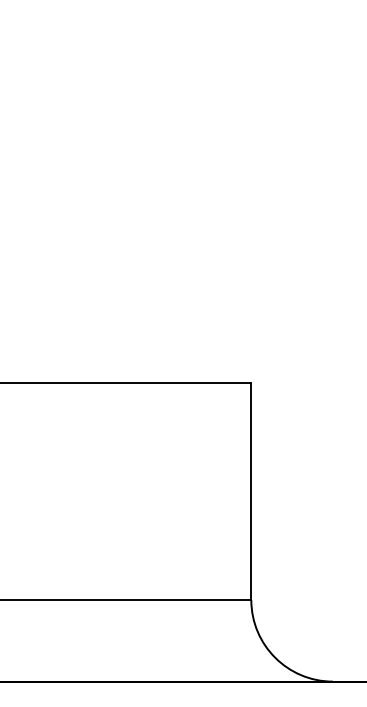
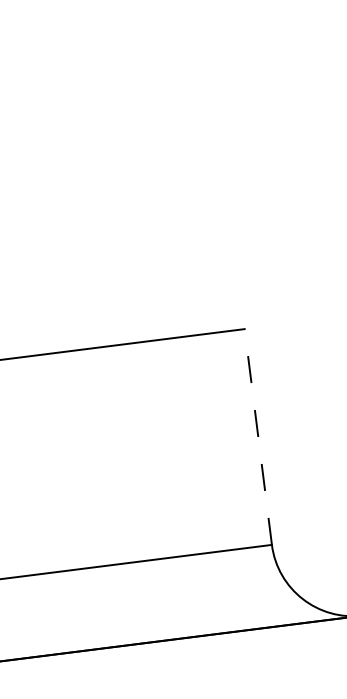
line: (251, 491) -> (258, 437), solid -> dashed

